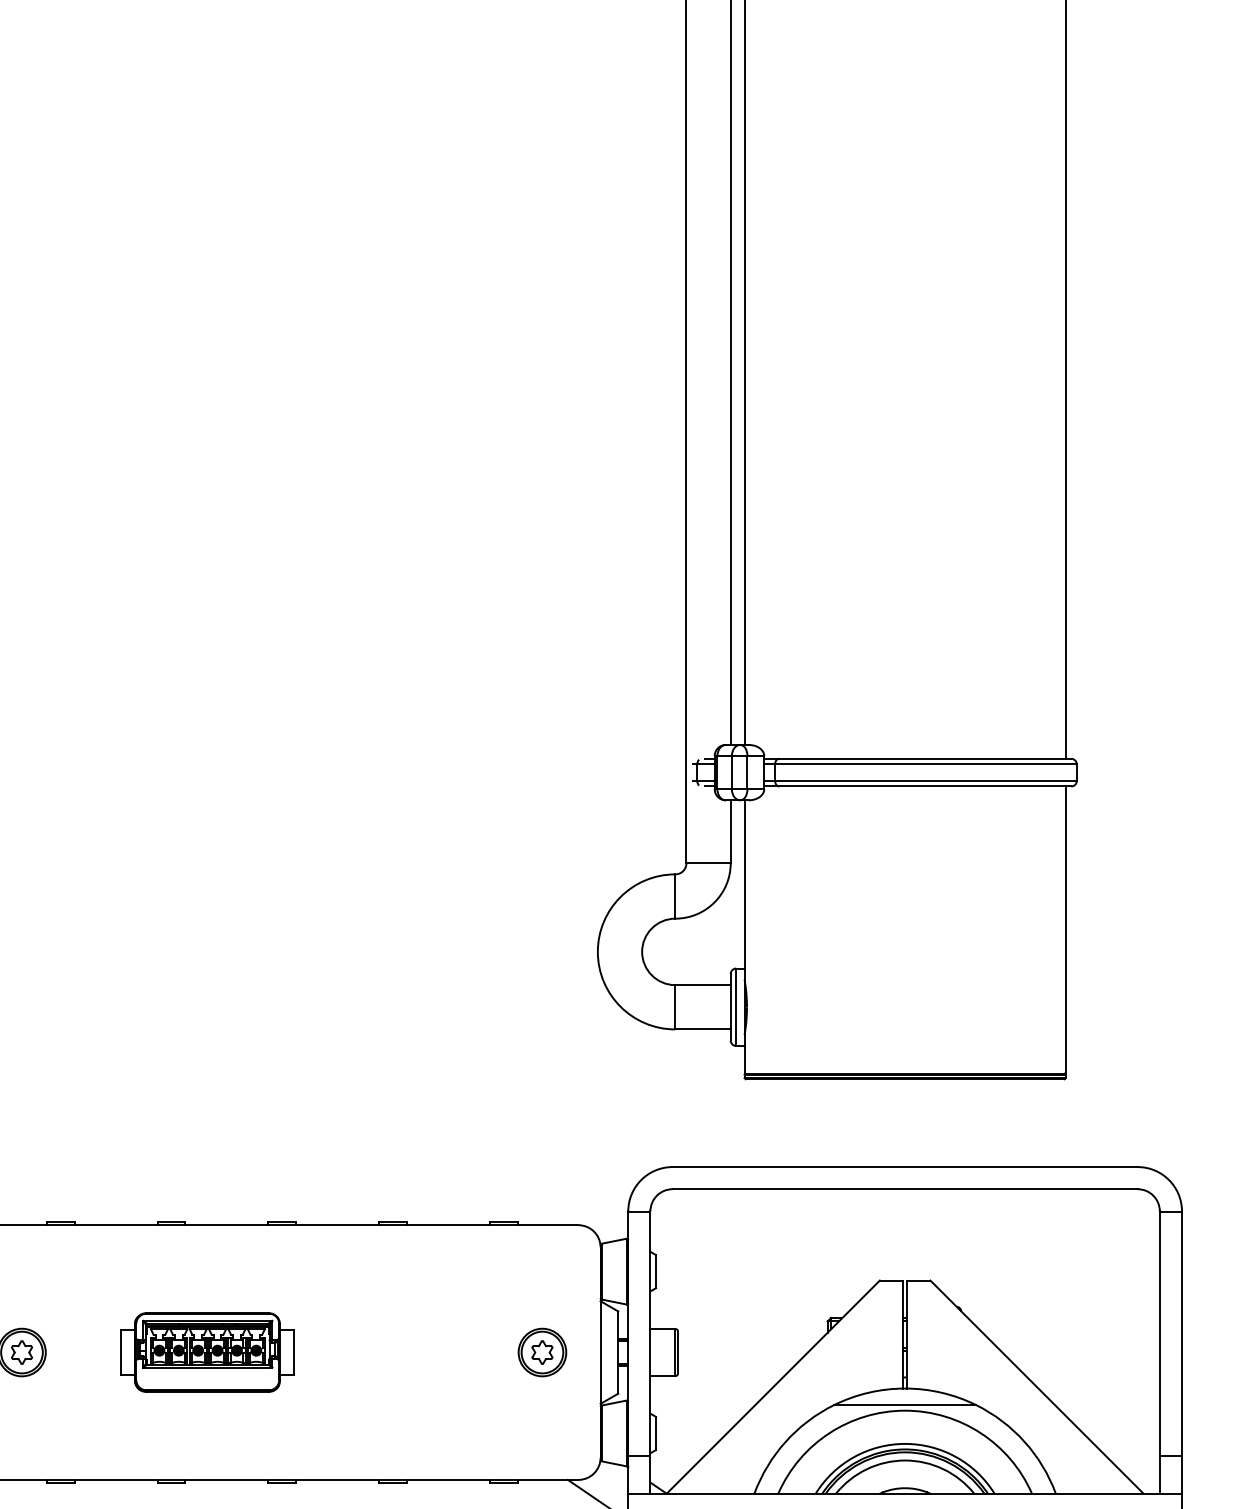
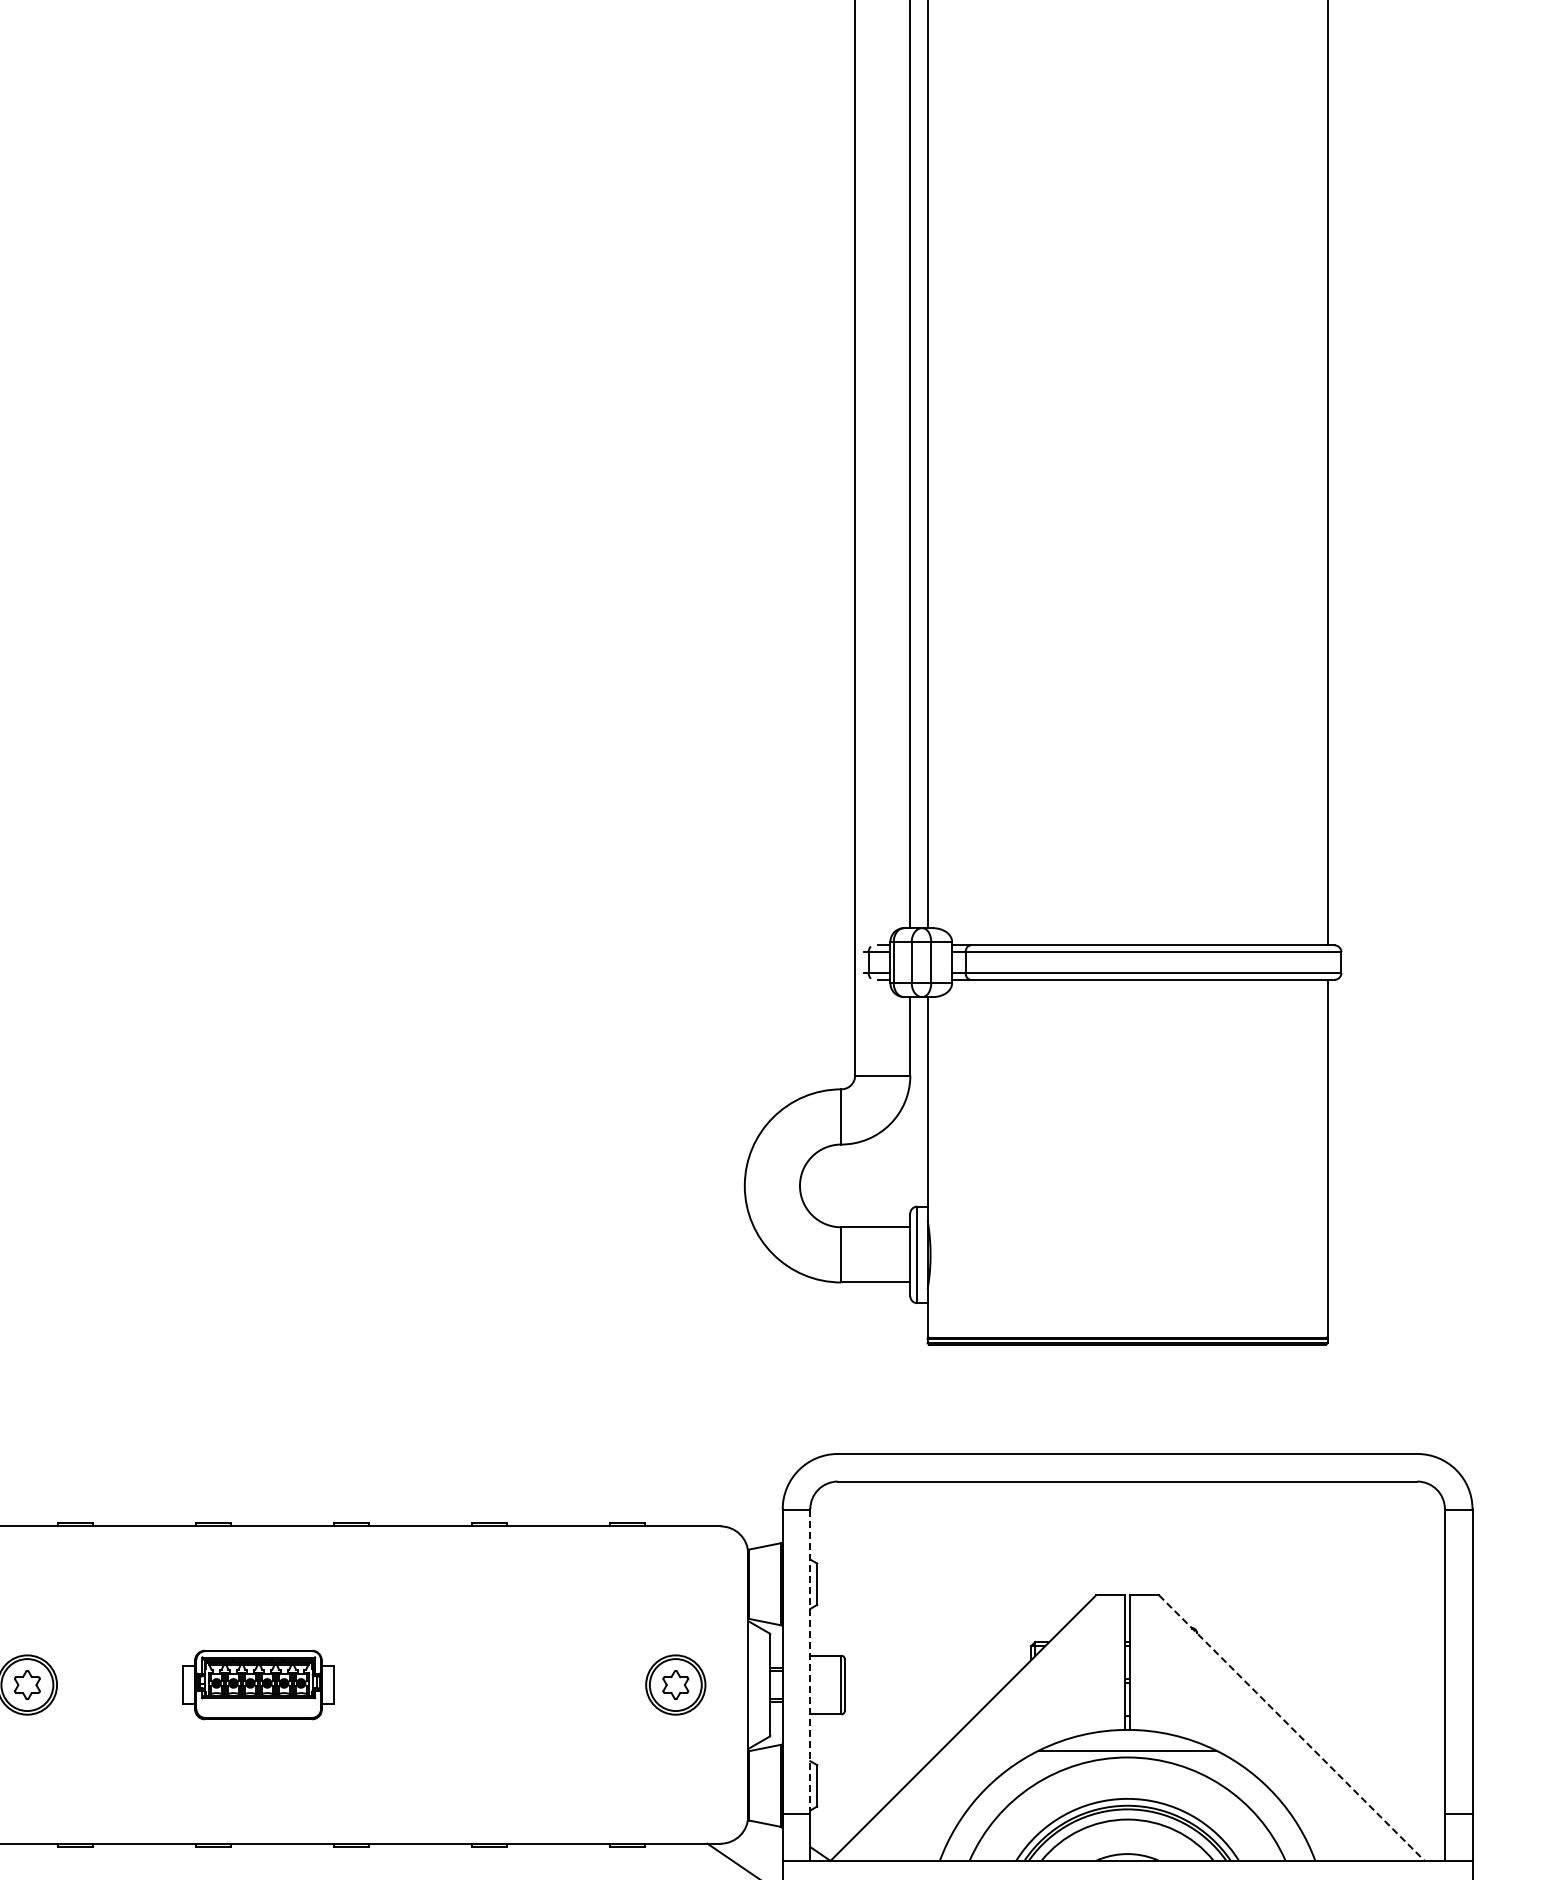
line: (650, 1333) -> (810, 1661), solid -> dashed
part: (207, 1352) -> (258, 1684), size x0.7
line: (1036, 1387) -> (1291, 1728), solid -> dashed

